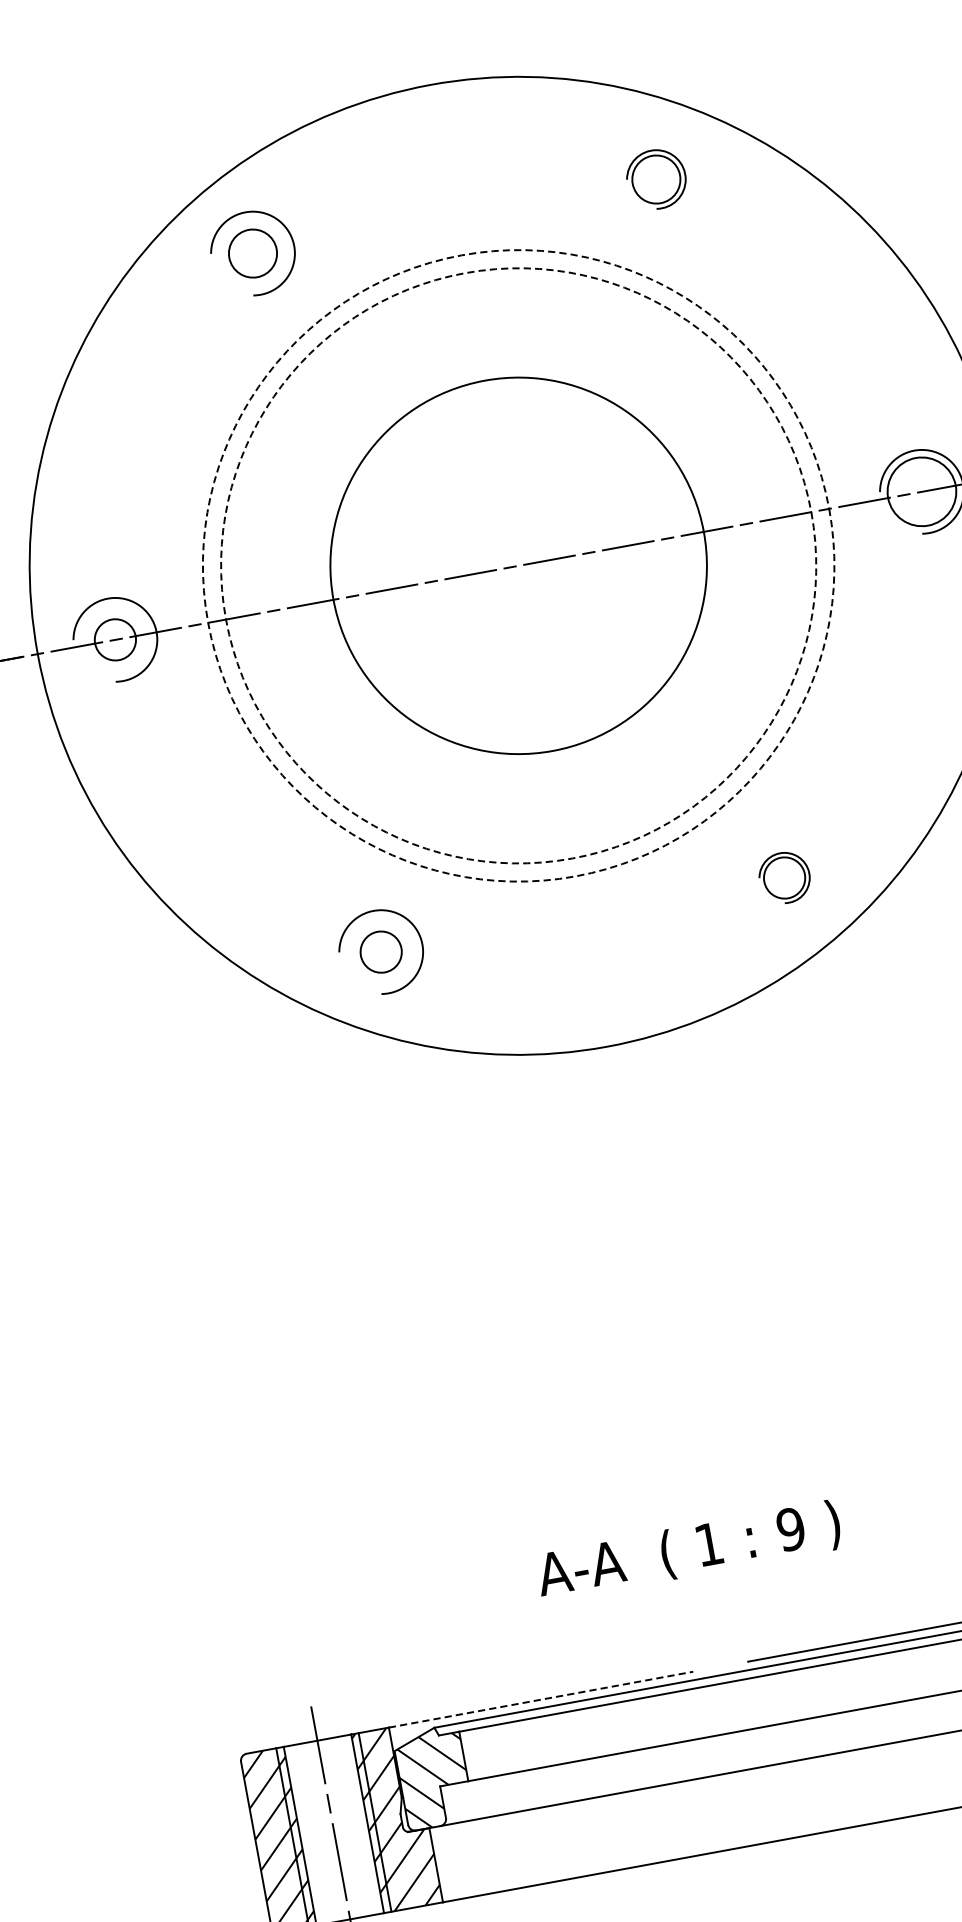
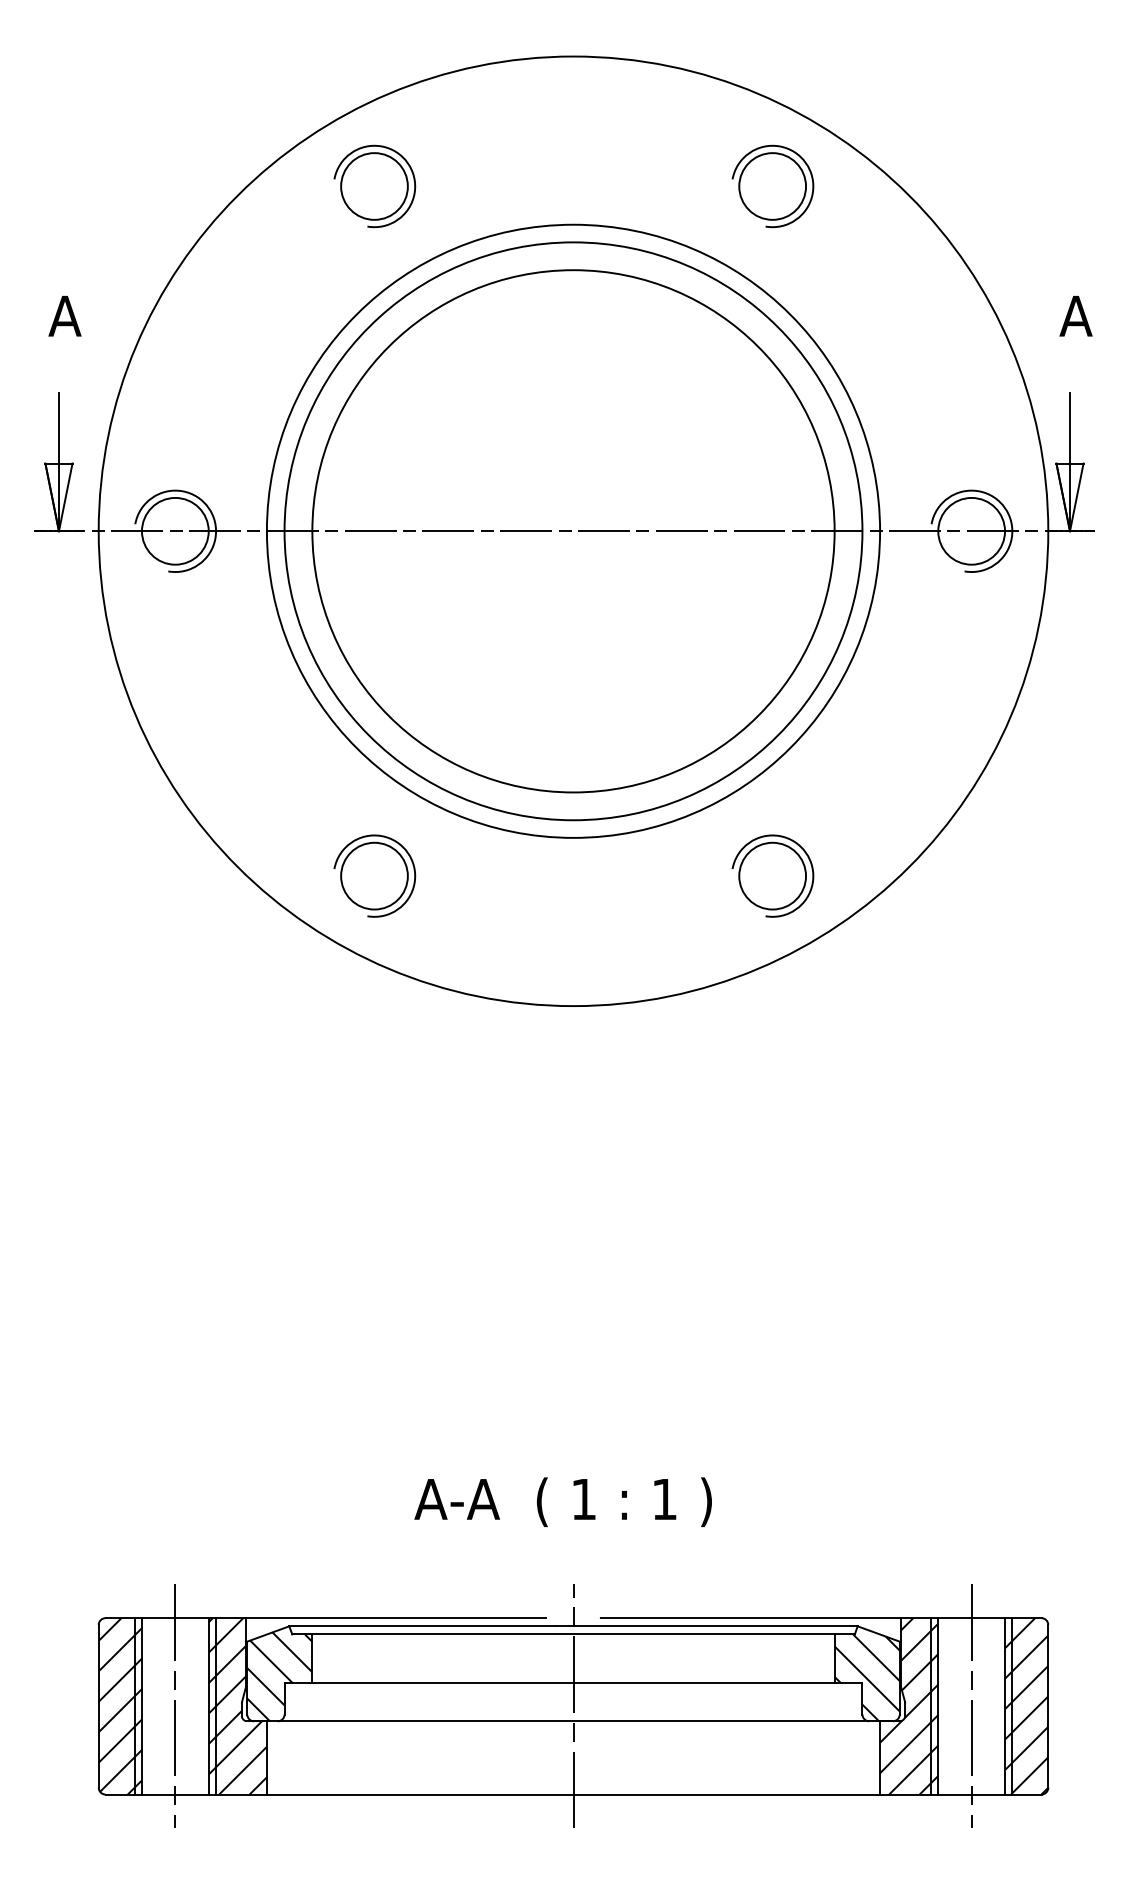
part: (656, 179) -> (772, 186), size x1.43
circle: (253, 253) -> (374, 186), size x1.43
circle: (518, 565) -> (573, 530), dashed -> solid
circle: (518, 566) -> (573, 531), dashed -> solid
circle: (518, 566) -> (573, 531), size x1.43
circle: (115, 639) -> (175, 530), size x1.67
part: (784, 877) -> (772, 875), size x1.67
circle: (381, 951) -> (374, 875), size x1.67
text: (790, 1529) -> (664, 1499), 9 -> 1
line: (541, 1699) -> (396, 1618), dashed -> solid
line: (737, 1756) -> (573, 1706), added

